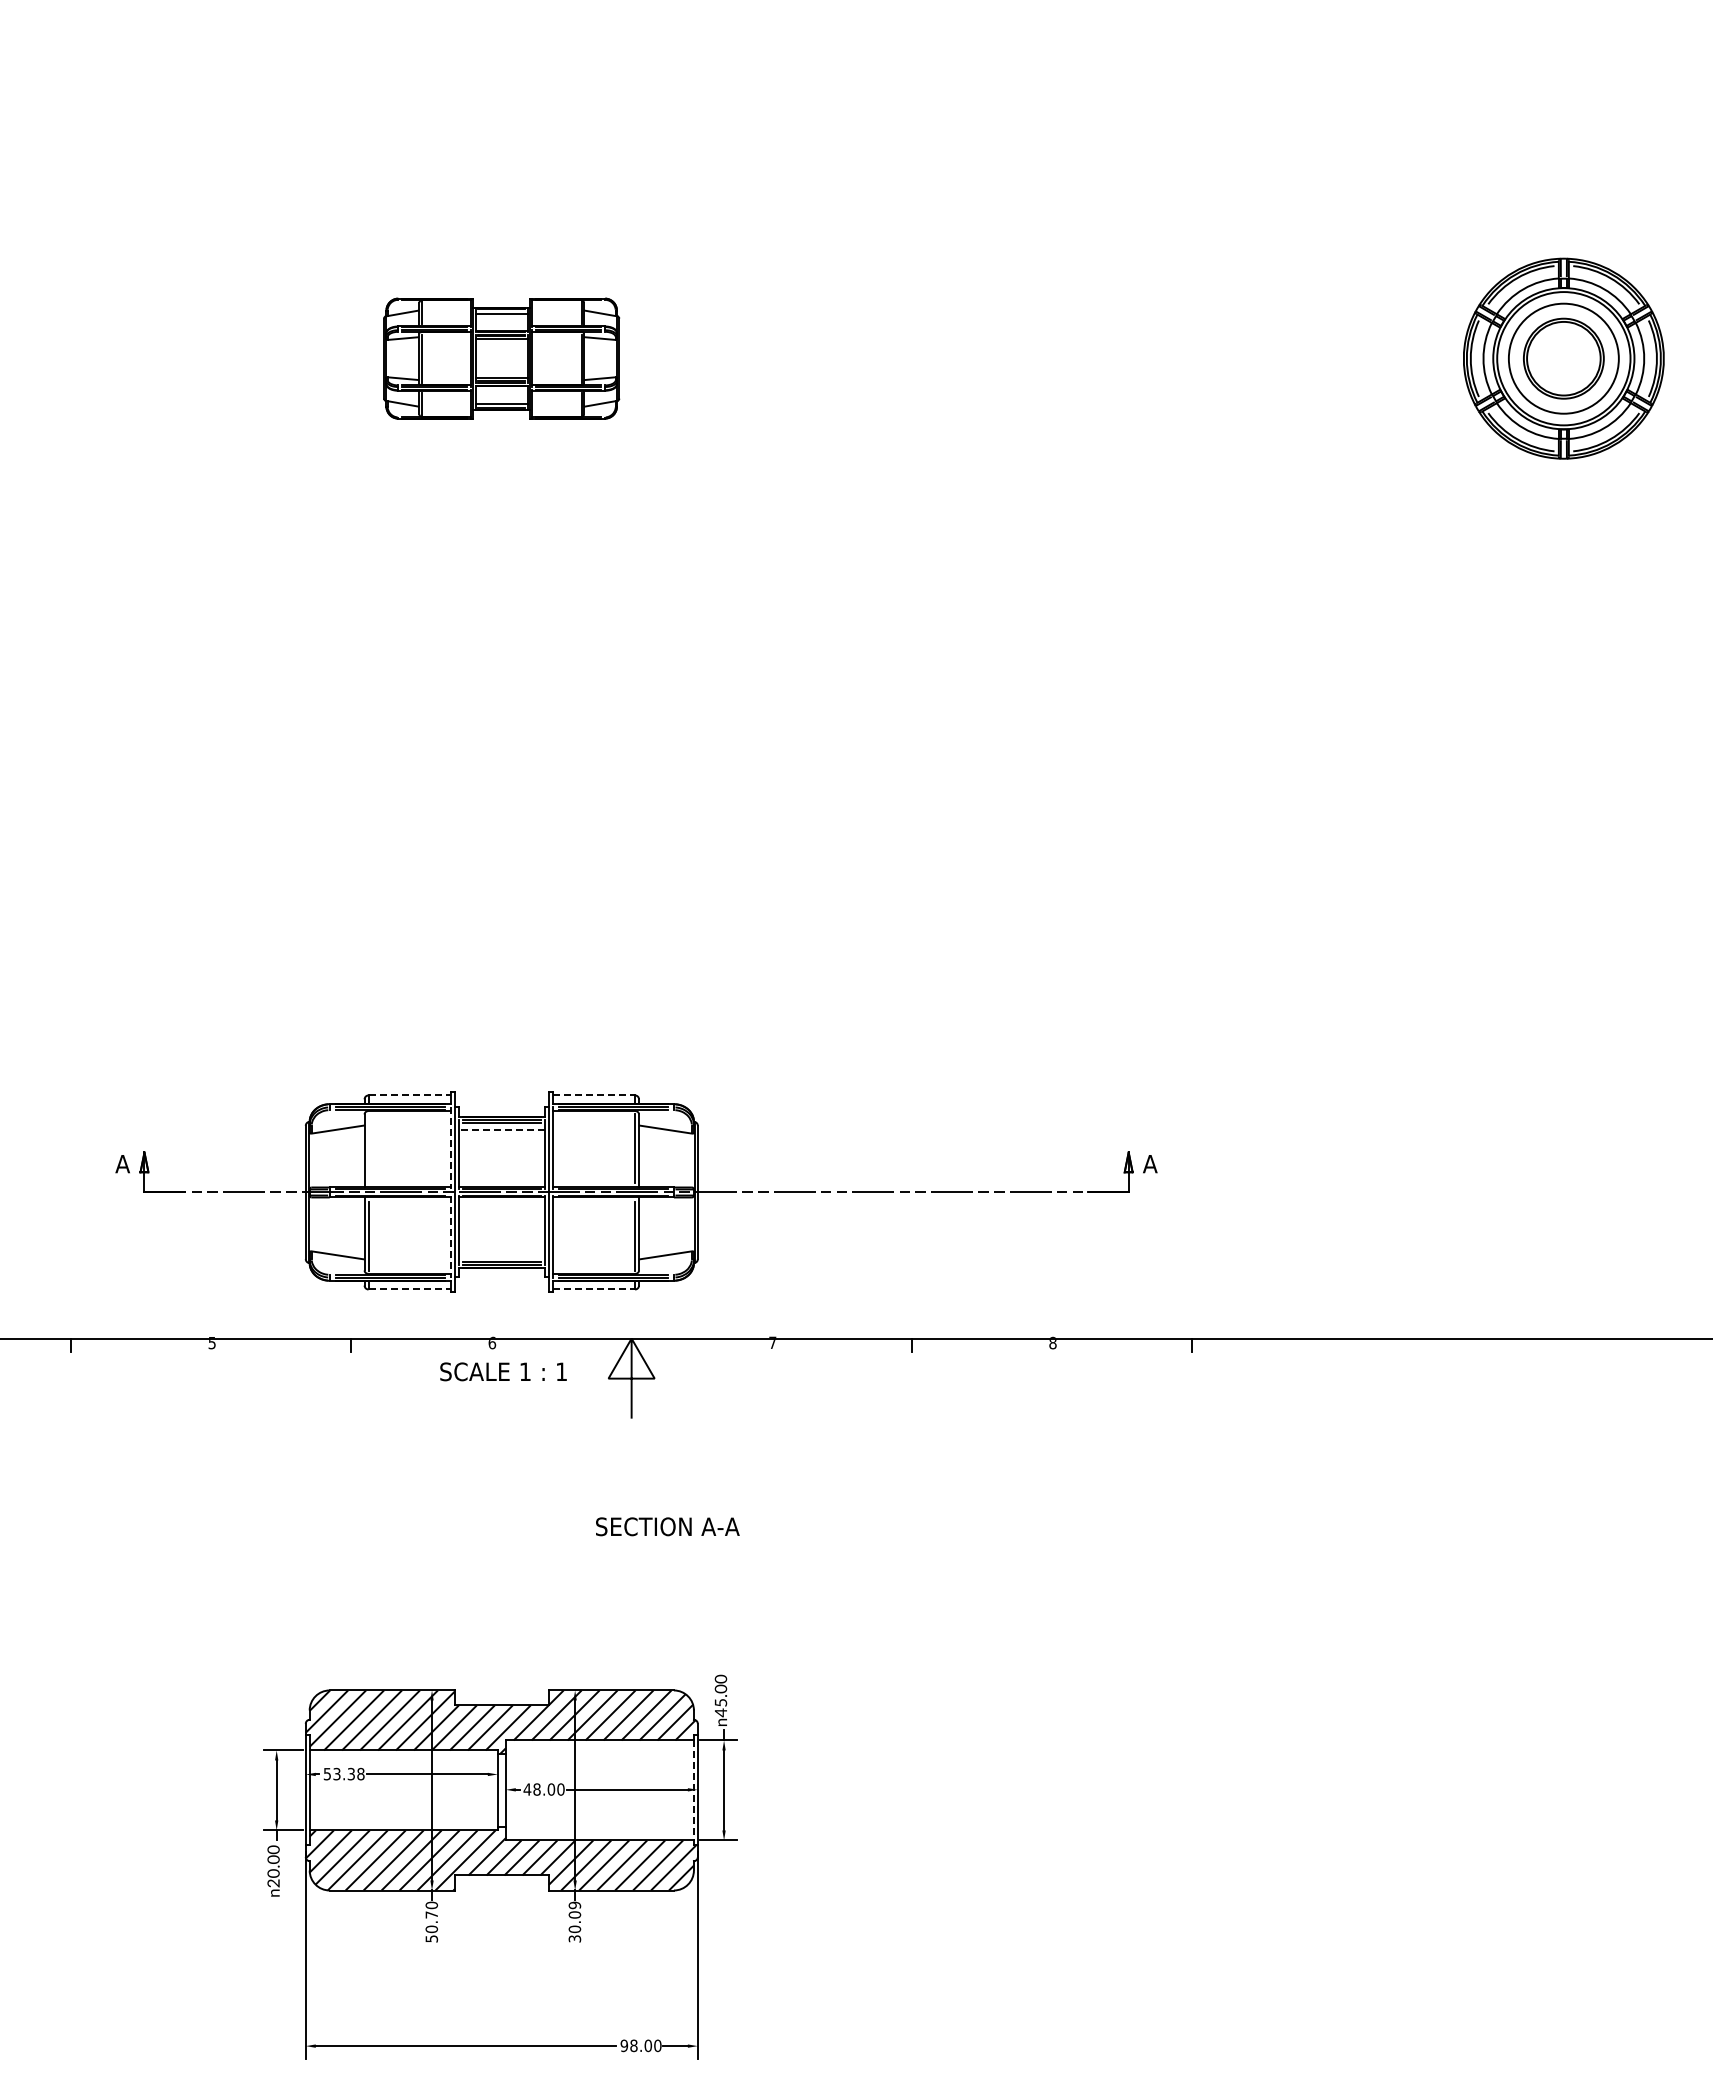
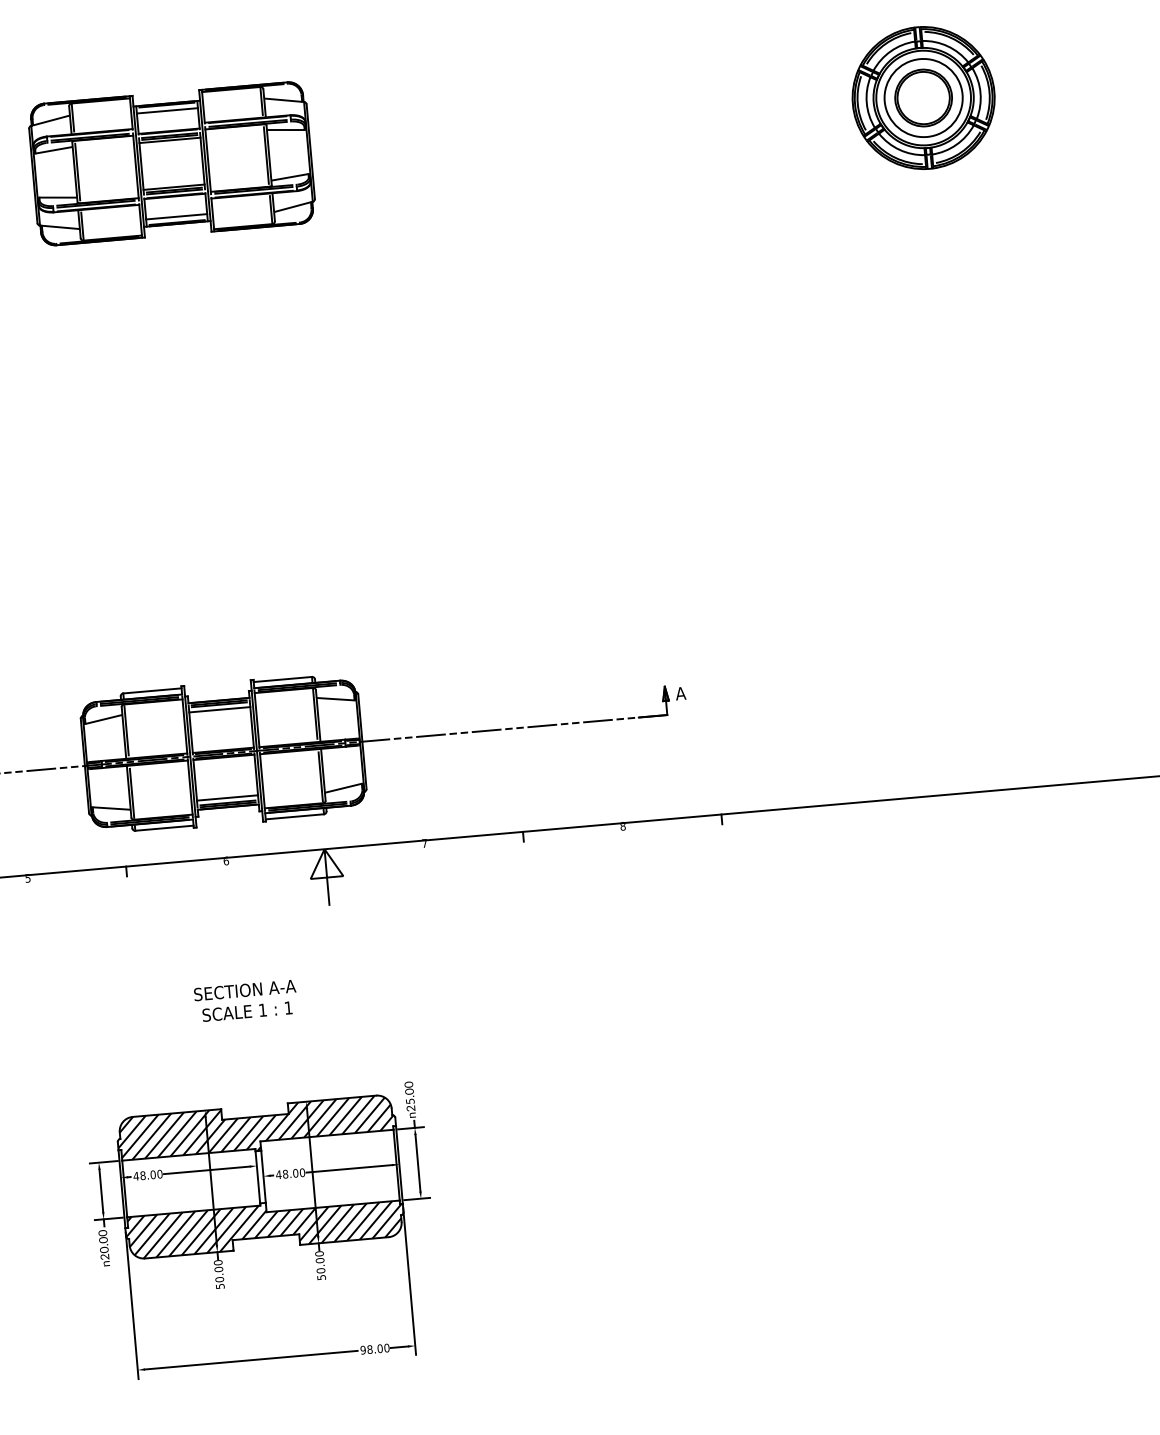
part: (501, 358) -> (171, 163), size x1.67
line: (410, 1095) -> (153, 690), dashed -> solid
line: (594, 1095) -> (283, 679), dashed -> solid
line: (501, 1130) -> (219, 710), dashed -> solid
line: (368, 1147) -> (126, 730), added
line: (450, 1148) -> (184, 725), dashed -> solid
line: (450, 1236) -> (190, 788), dashed -> solid
line: (501, 1254) -> (227, 797), added
line: (410, 1289) -> (165, 828), dashed -> solid
line: (594, 1289) -> (295, 816), dashed -> solid
text: (503, 1371) -> (247, 1011), moved
text: (667, 1526) -> (244, 990), moved
text: (720, 1712) -> (410, 1108), 45.00 -> 25.00
text: (343, 1774) -> (147, 1175), 53.38 -> 48.00
line: (693, 1790) -> (396, 1165), dashed -> solid
text: (431, 1914) -> (218, 1269), 50.70 -> 50.00
text: (574, 1921) -> (320, 1265), 30.09 -> 50.00

